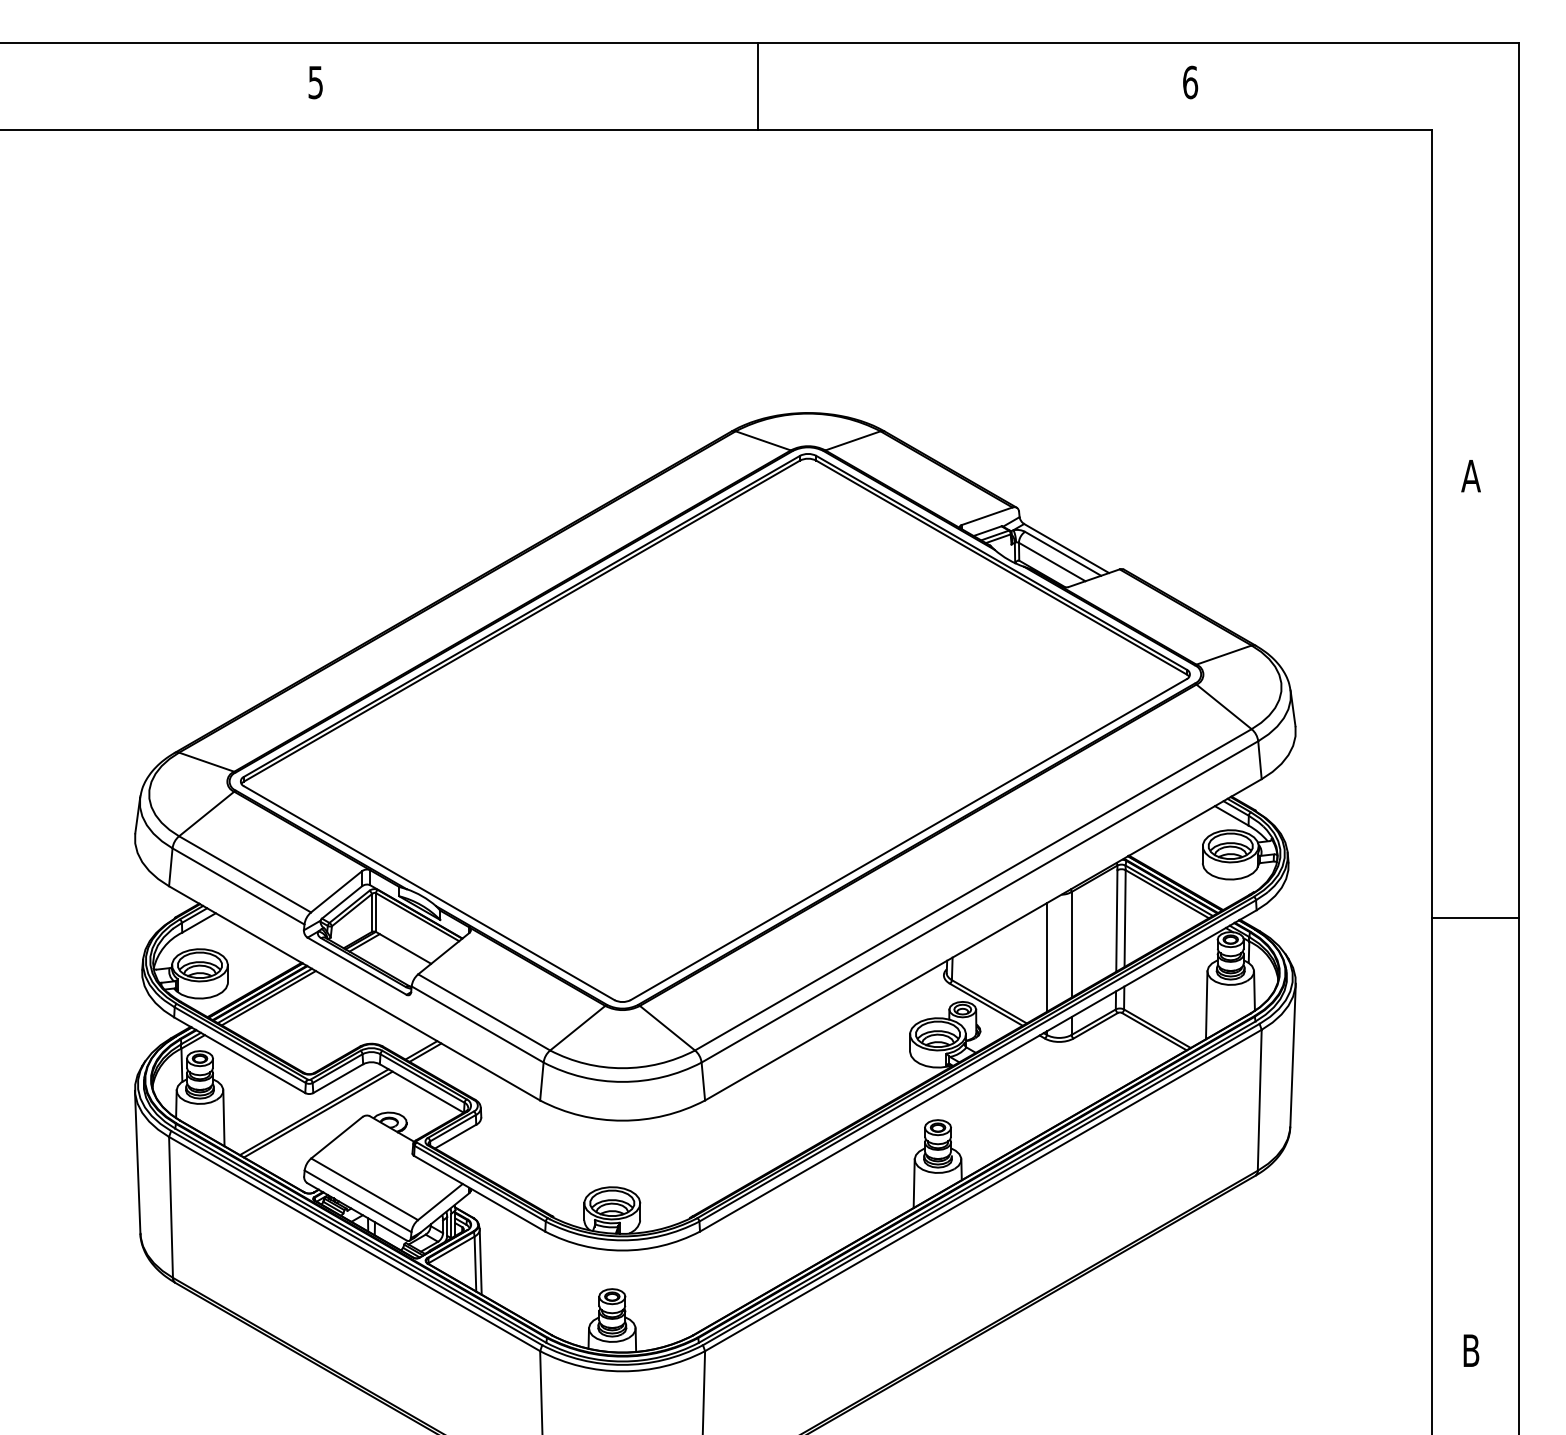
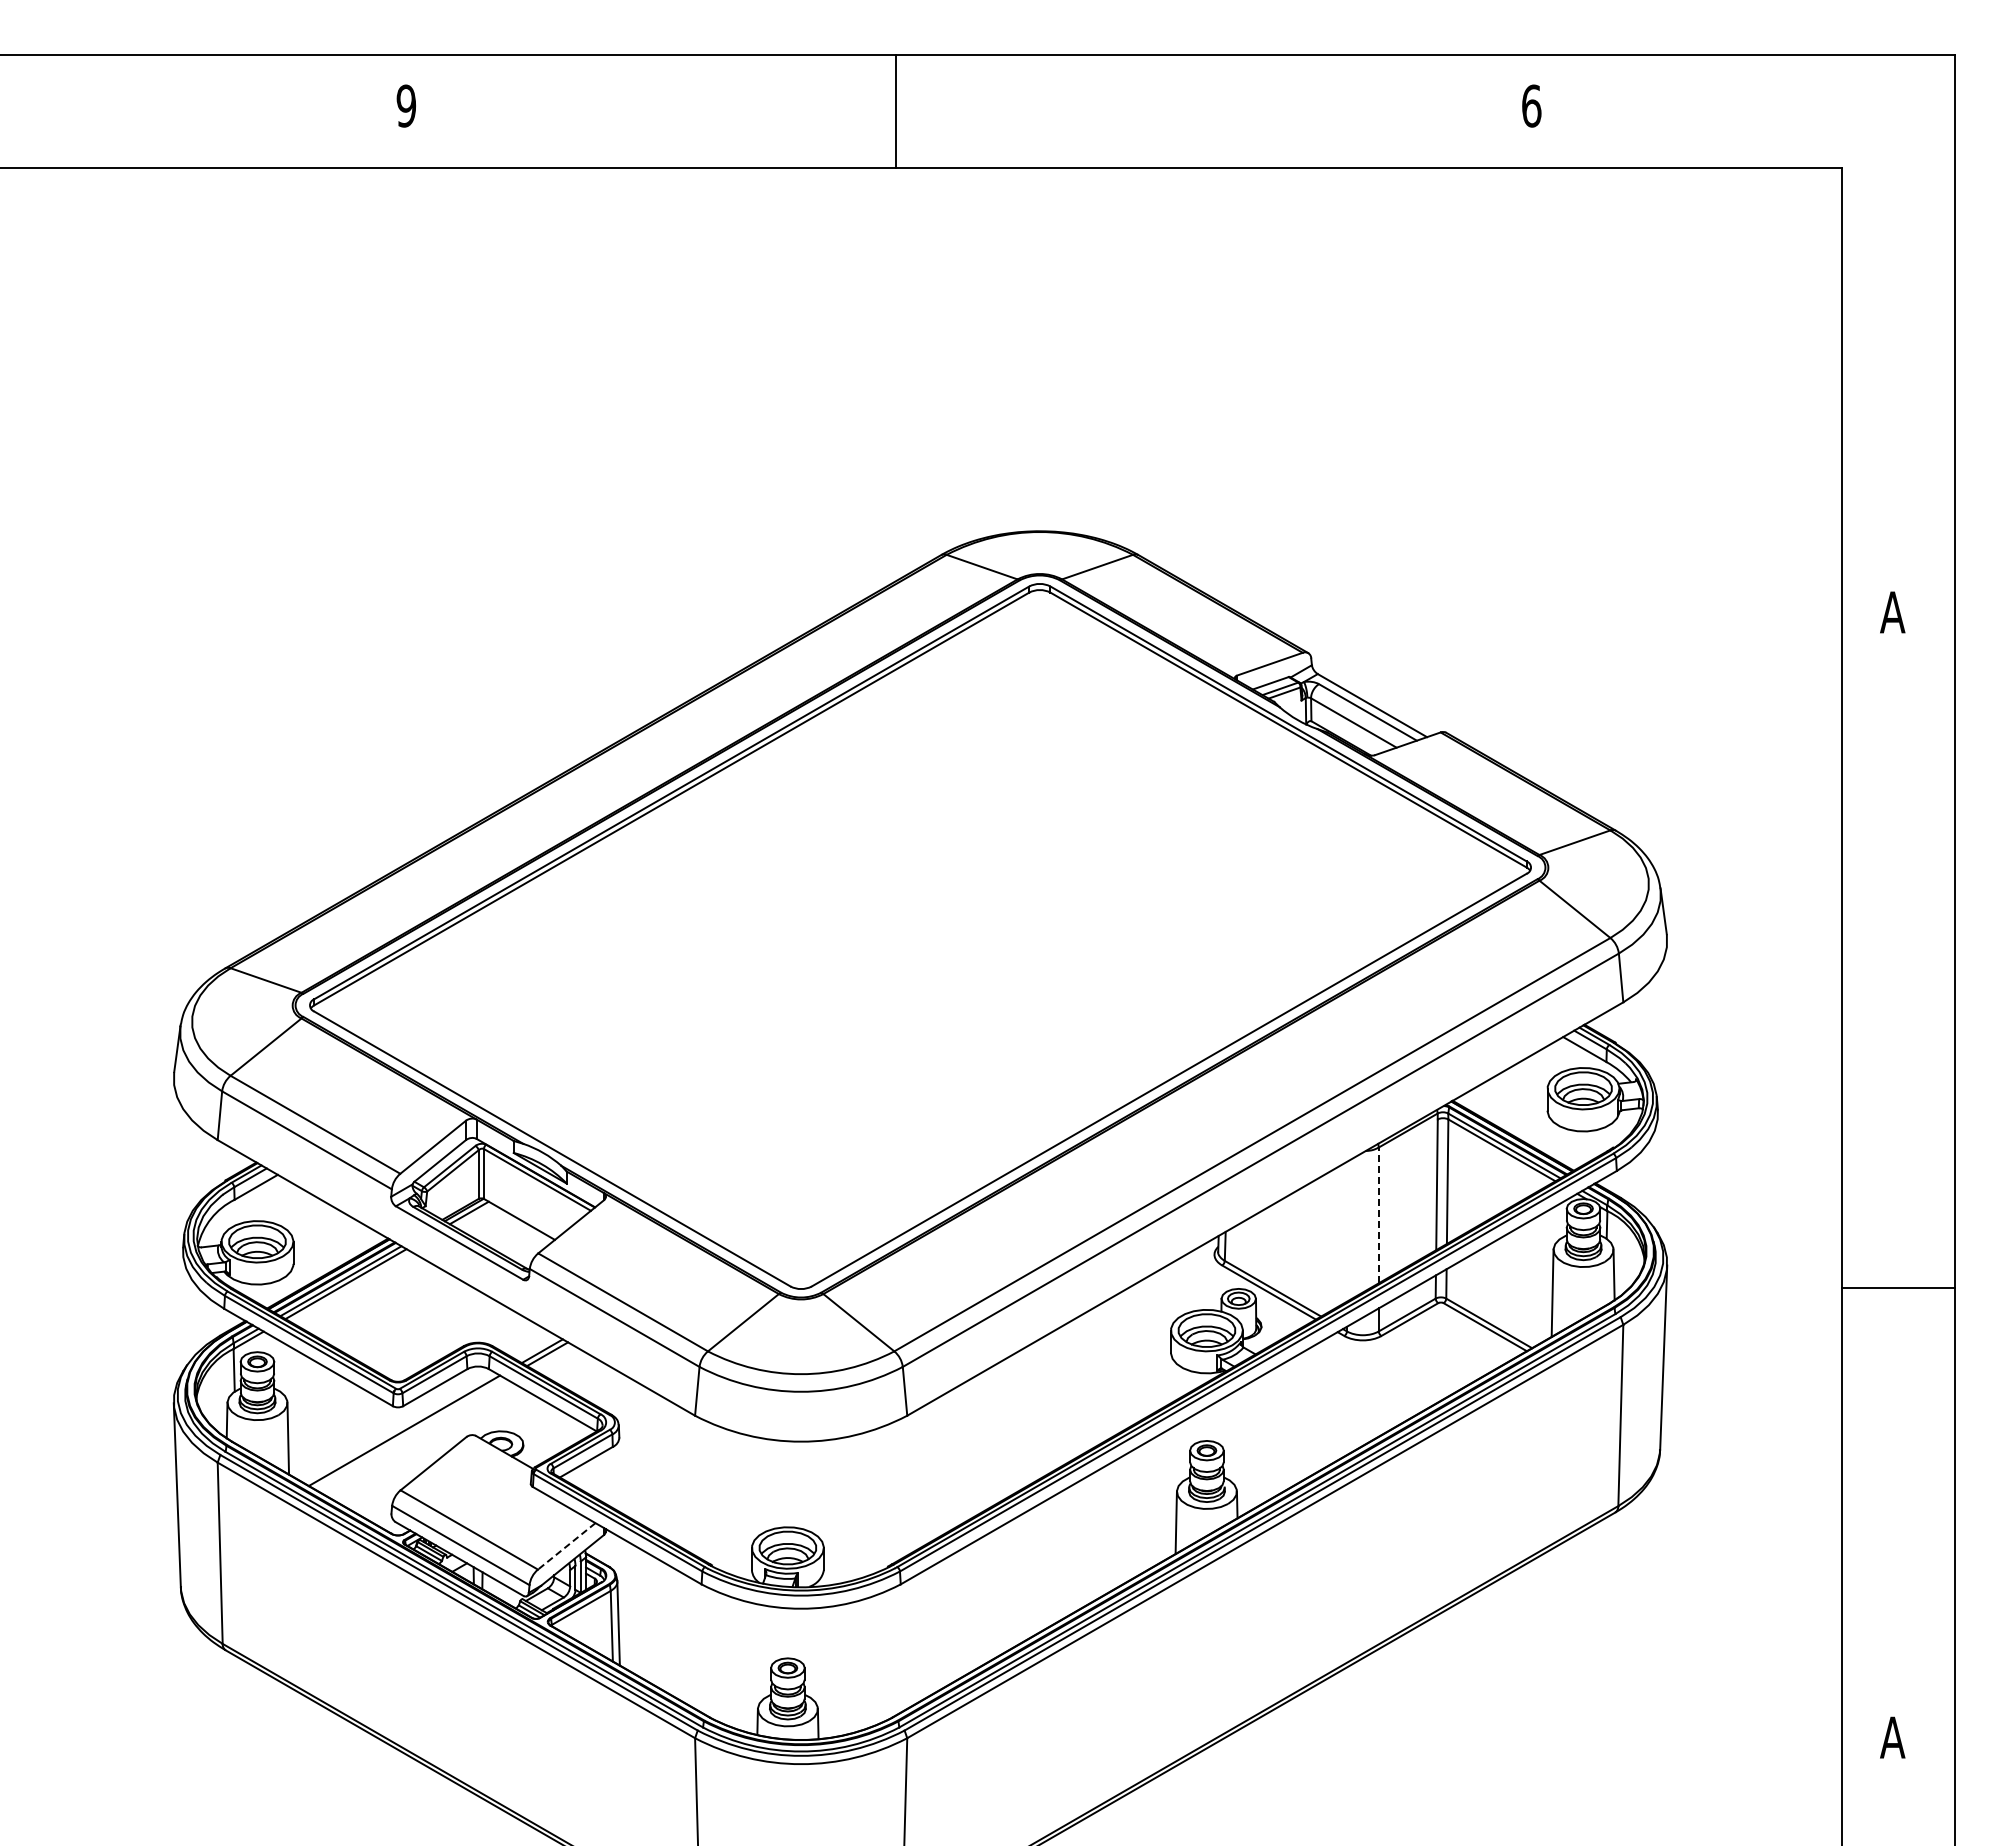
text: (315, 82) -> (406, 105), 5 -> 9
line: (758, 86) -> (895, 111), moved
line: (1475, 917) -> (1898, 1287), moved
line: (1071, 944) -> (1378, 1215), solid -> dashed
line: (1046, 957) -> (1346, 1231), removed
line: (318, 1114) -> (409, 1433), removed
line: (440, 1202) -> (566, 1546), solid -> dashed
text: (1470, 1350) -> (1892, 1737), B -> A

